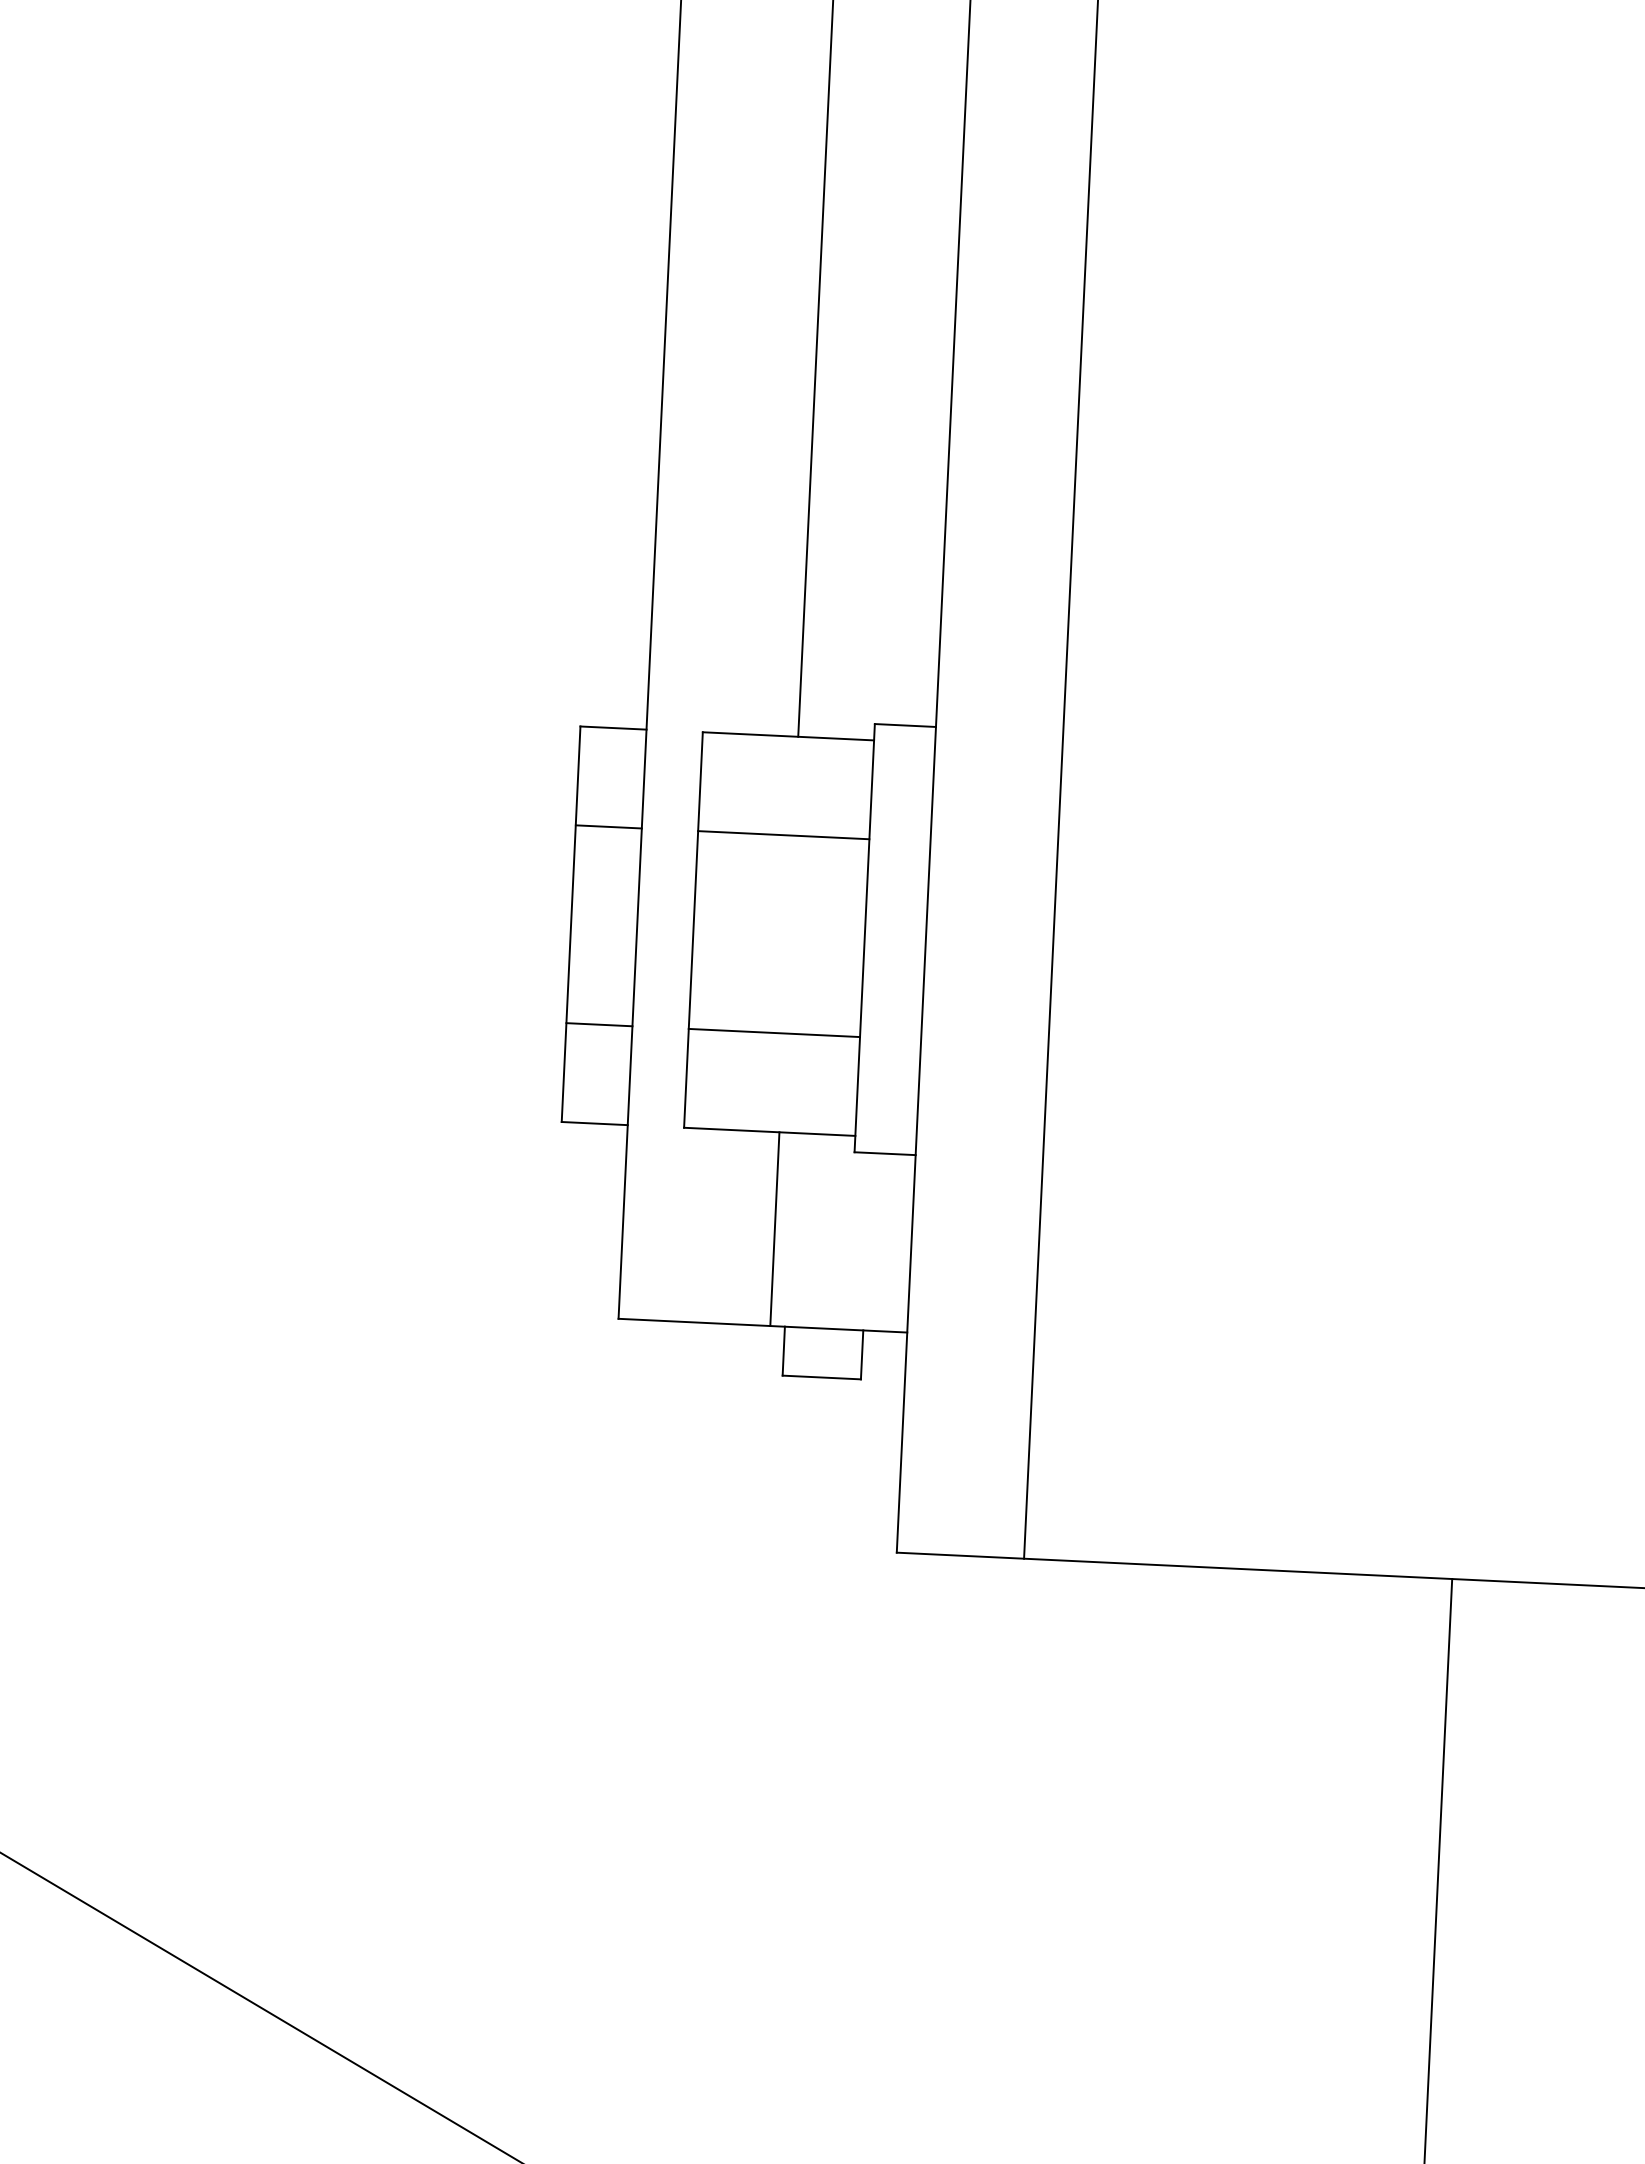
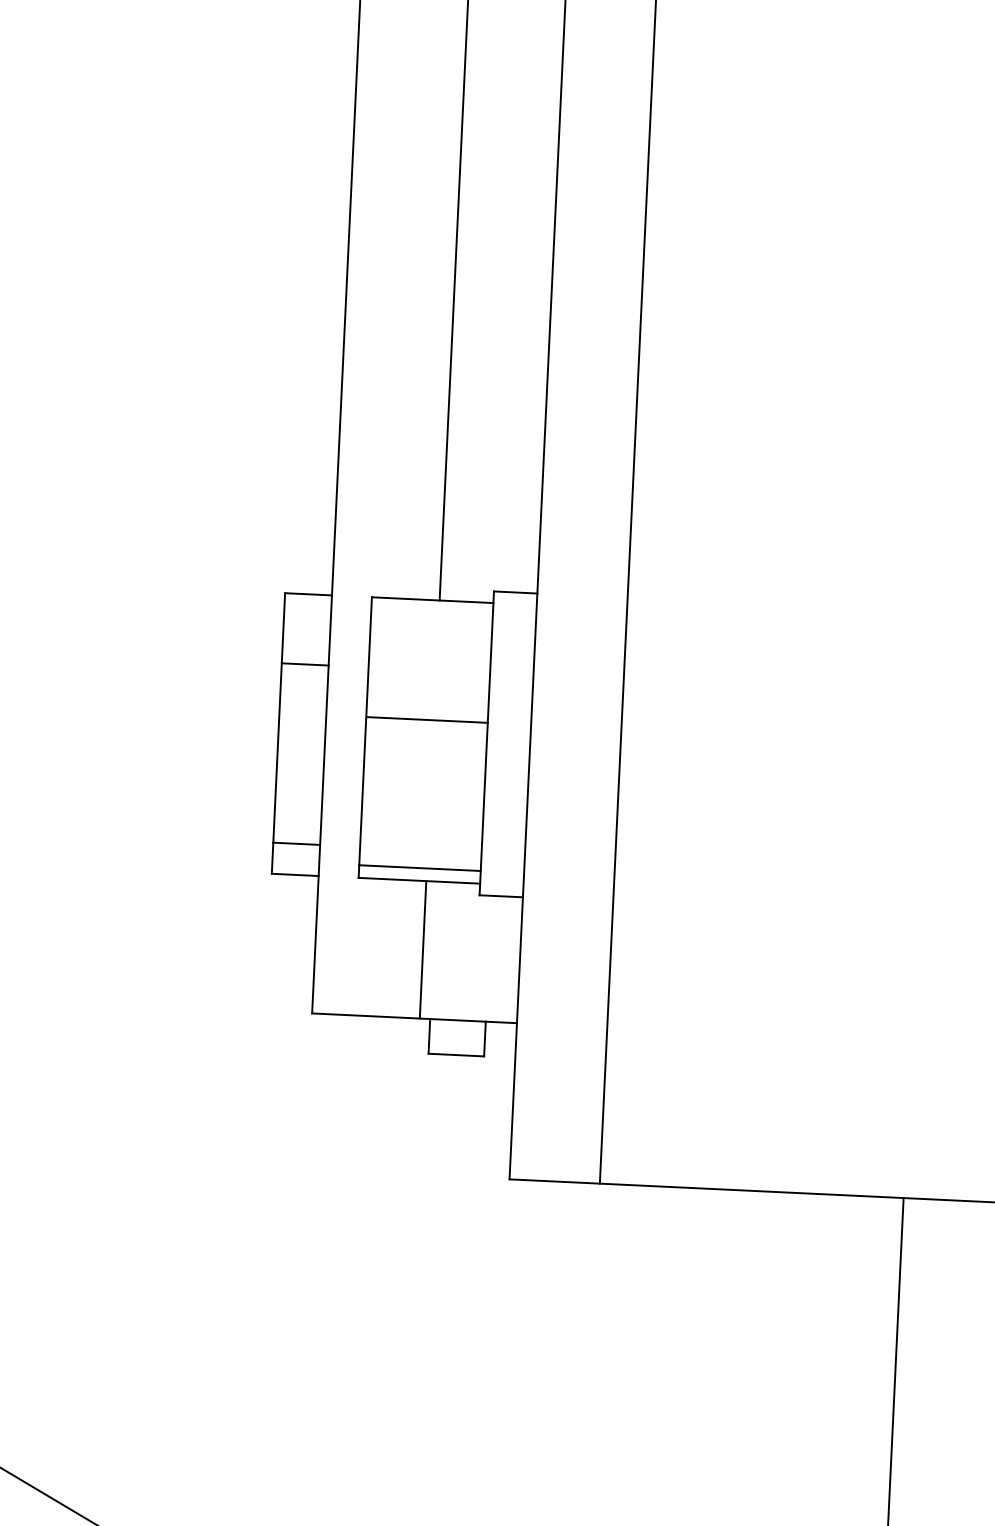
line: (783, 835) -> (427, 720), moved
line: (599, 1024) -> (296, 843), moved
line: (773, 1032) -> (419, 867), moved

